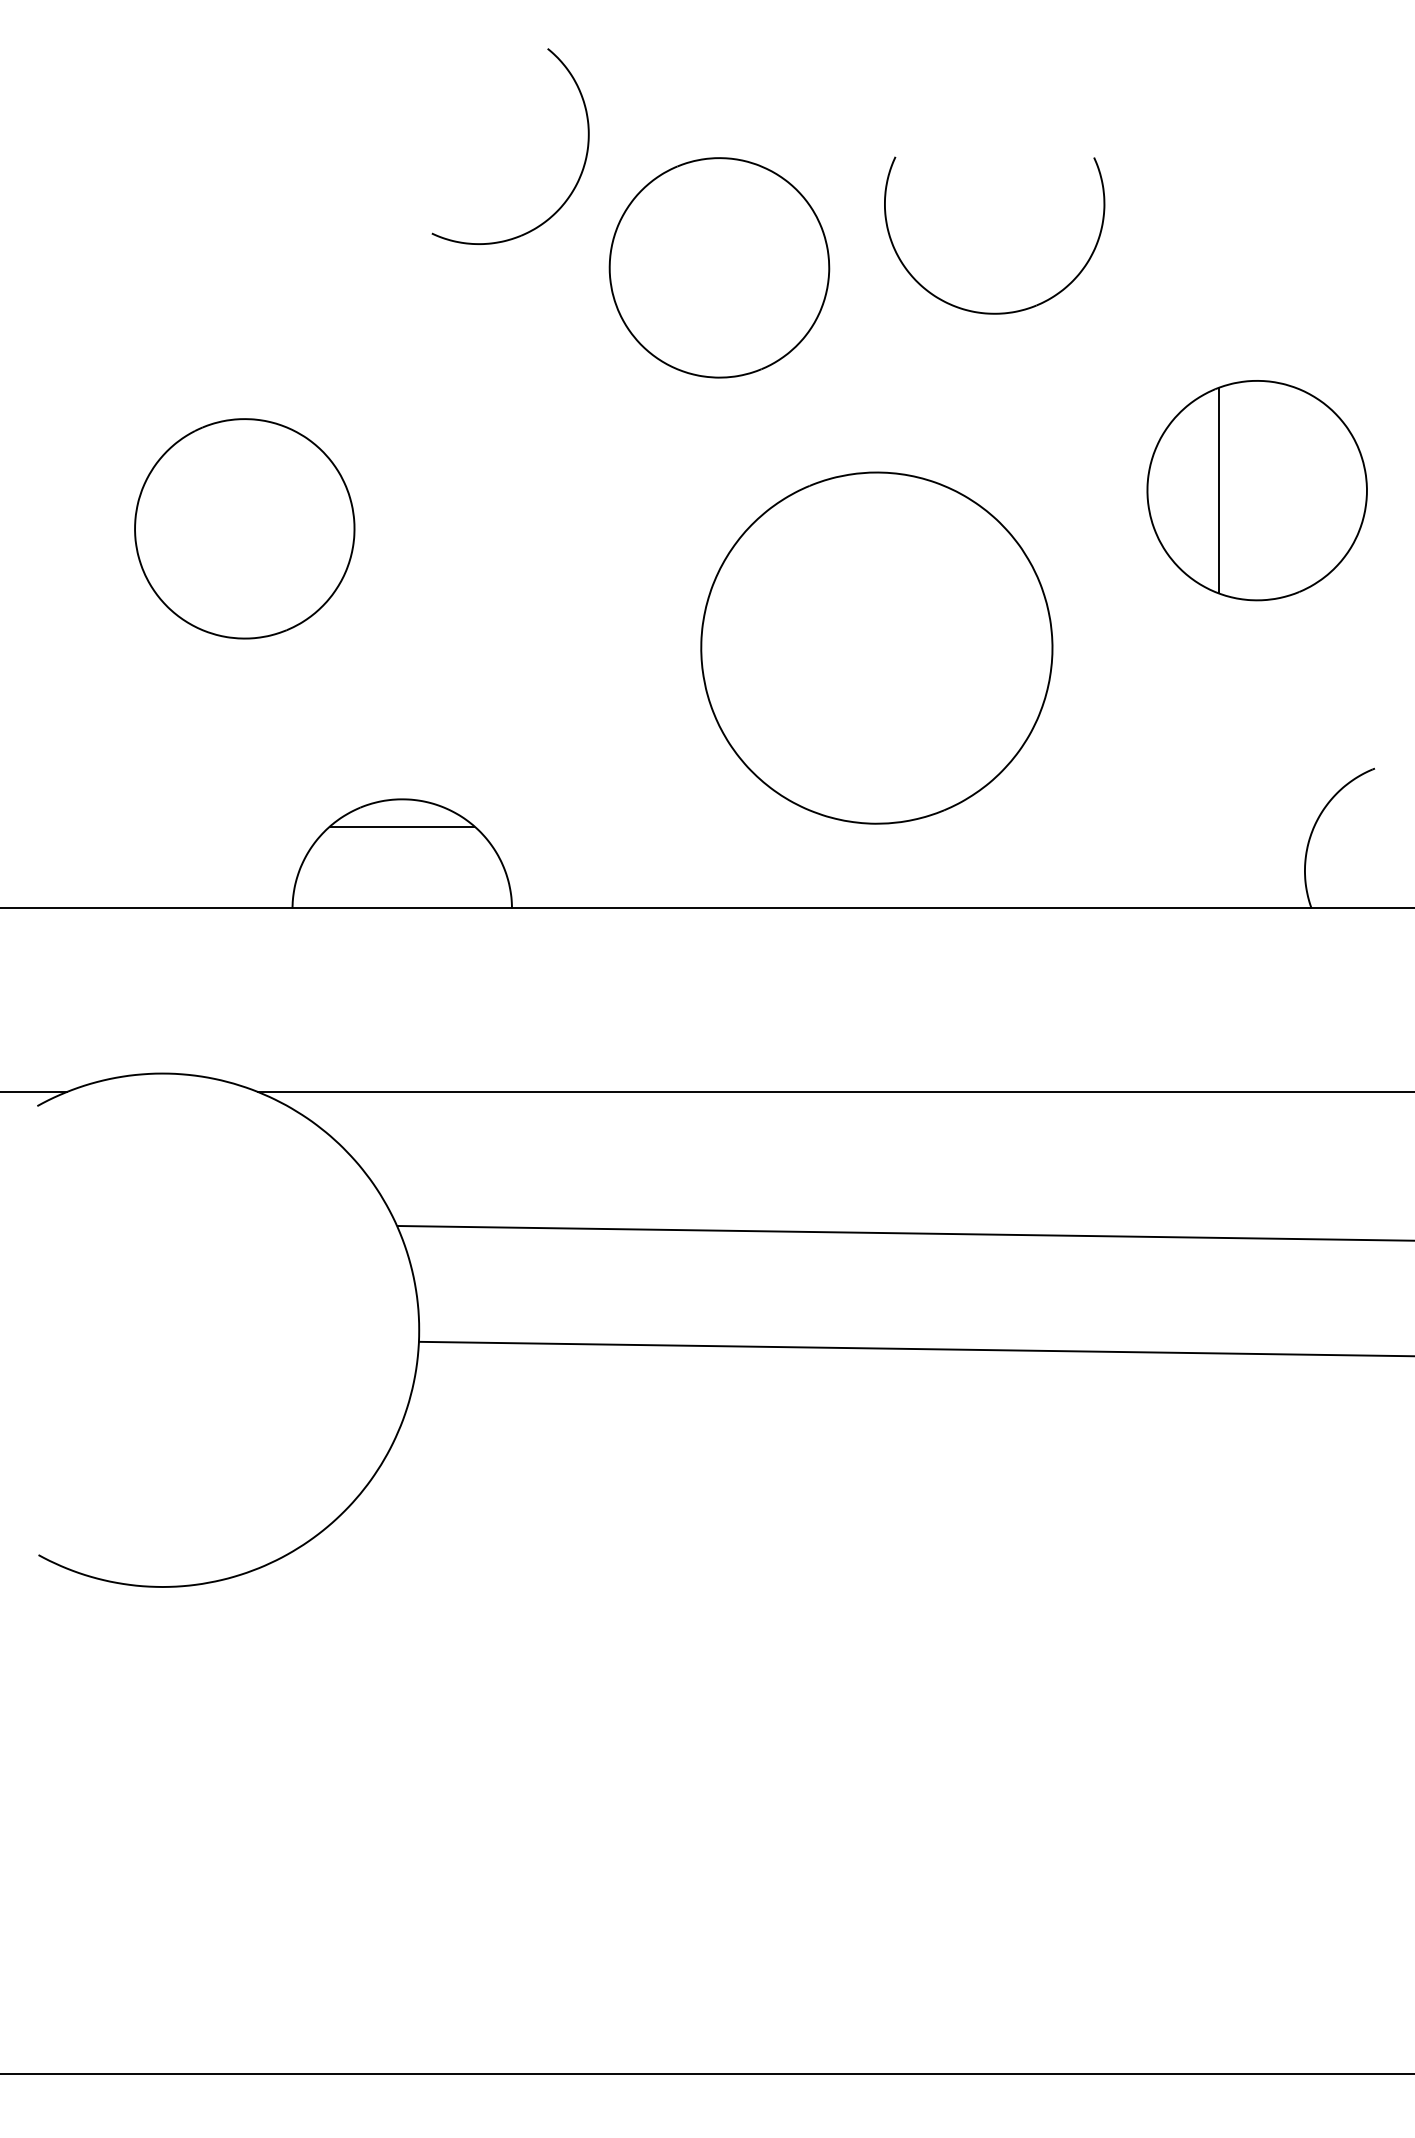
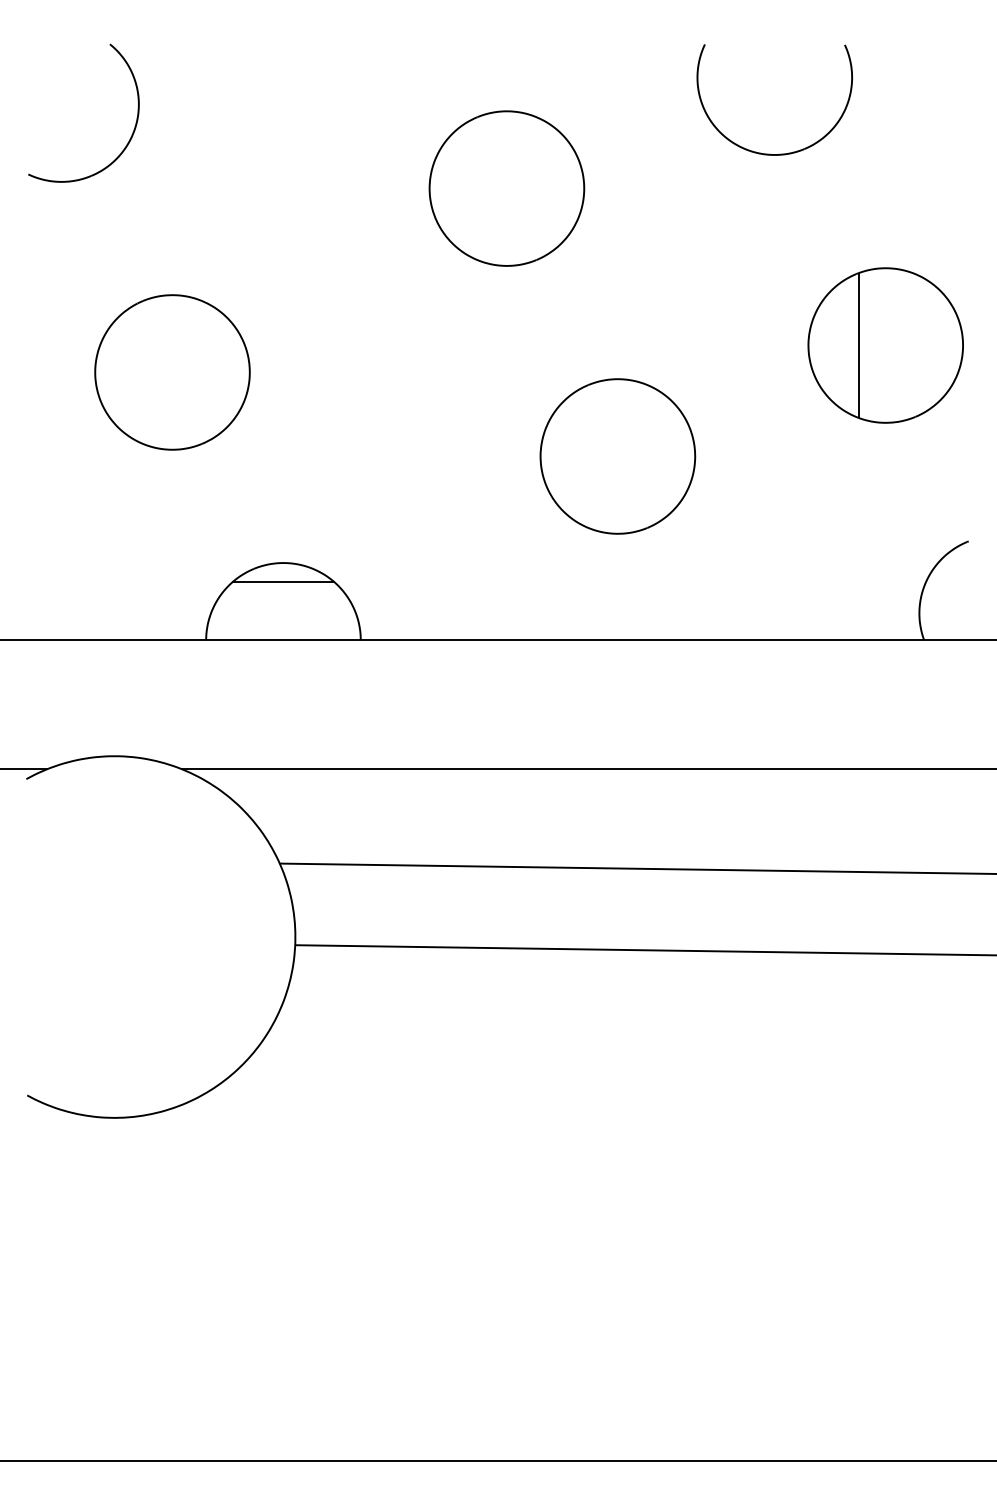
part: (578, 176) -> (131, 134), moved
part: (987, 311) -> (769, 153), moved
part: (876, 648) -> (617, 456), size x0.62

